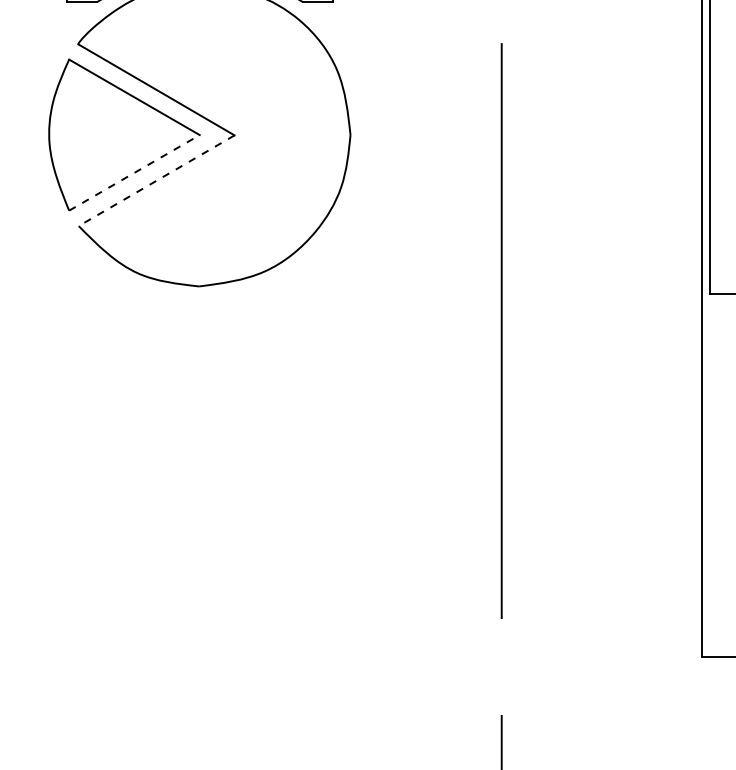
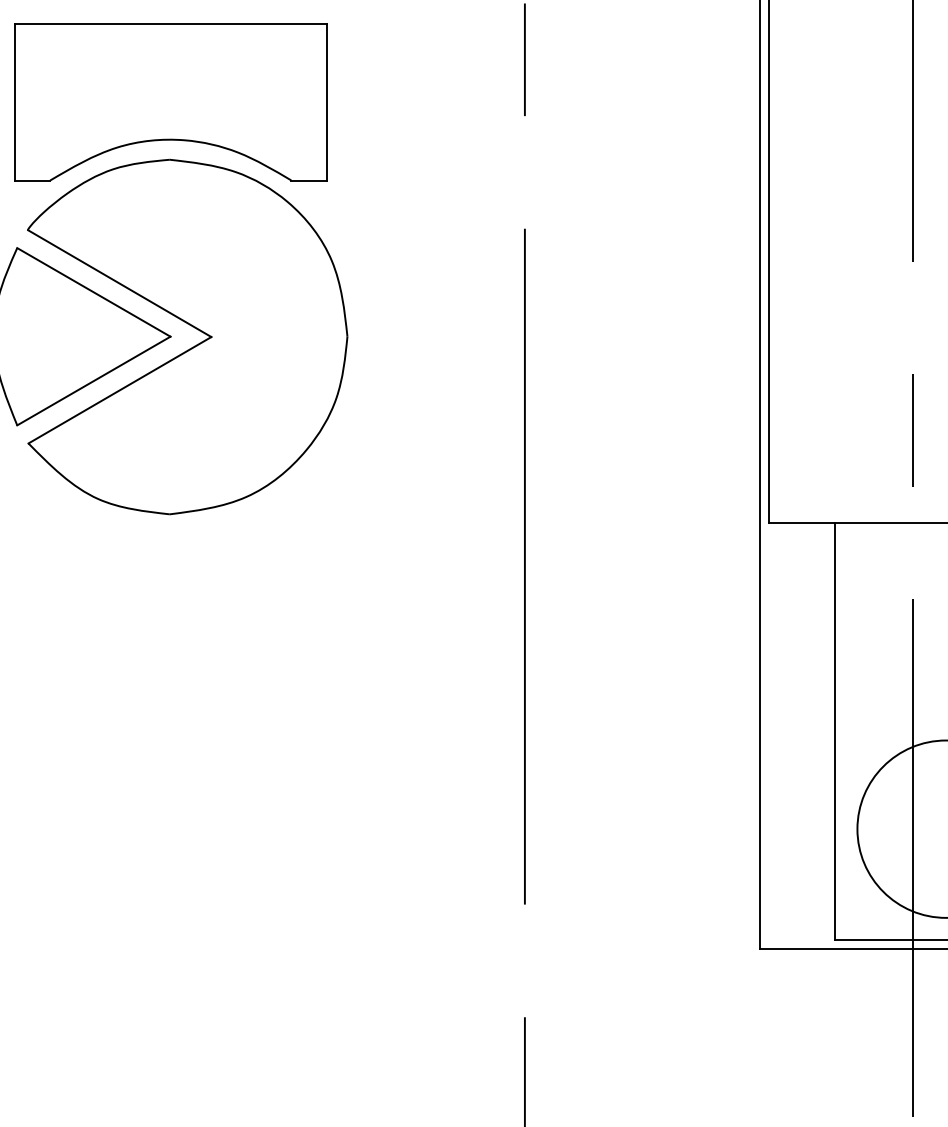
line: (134, 173) -> (93, 381), dashed -> solid
line: (156, 180) -> (119, 390), dashed -> solid

